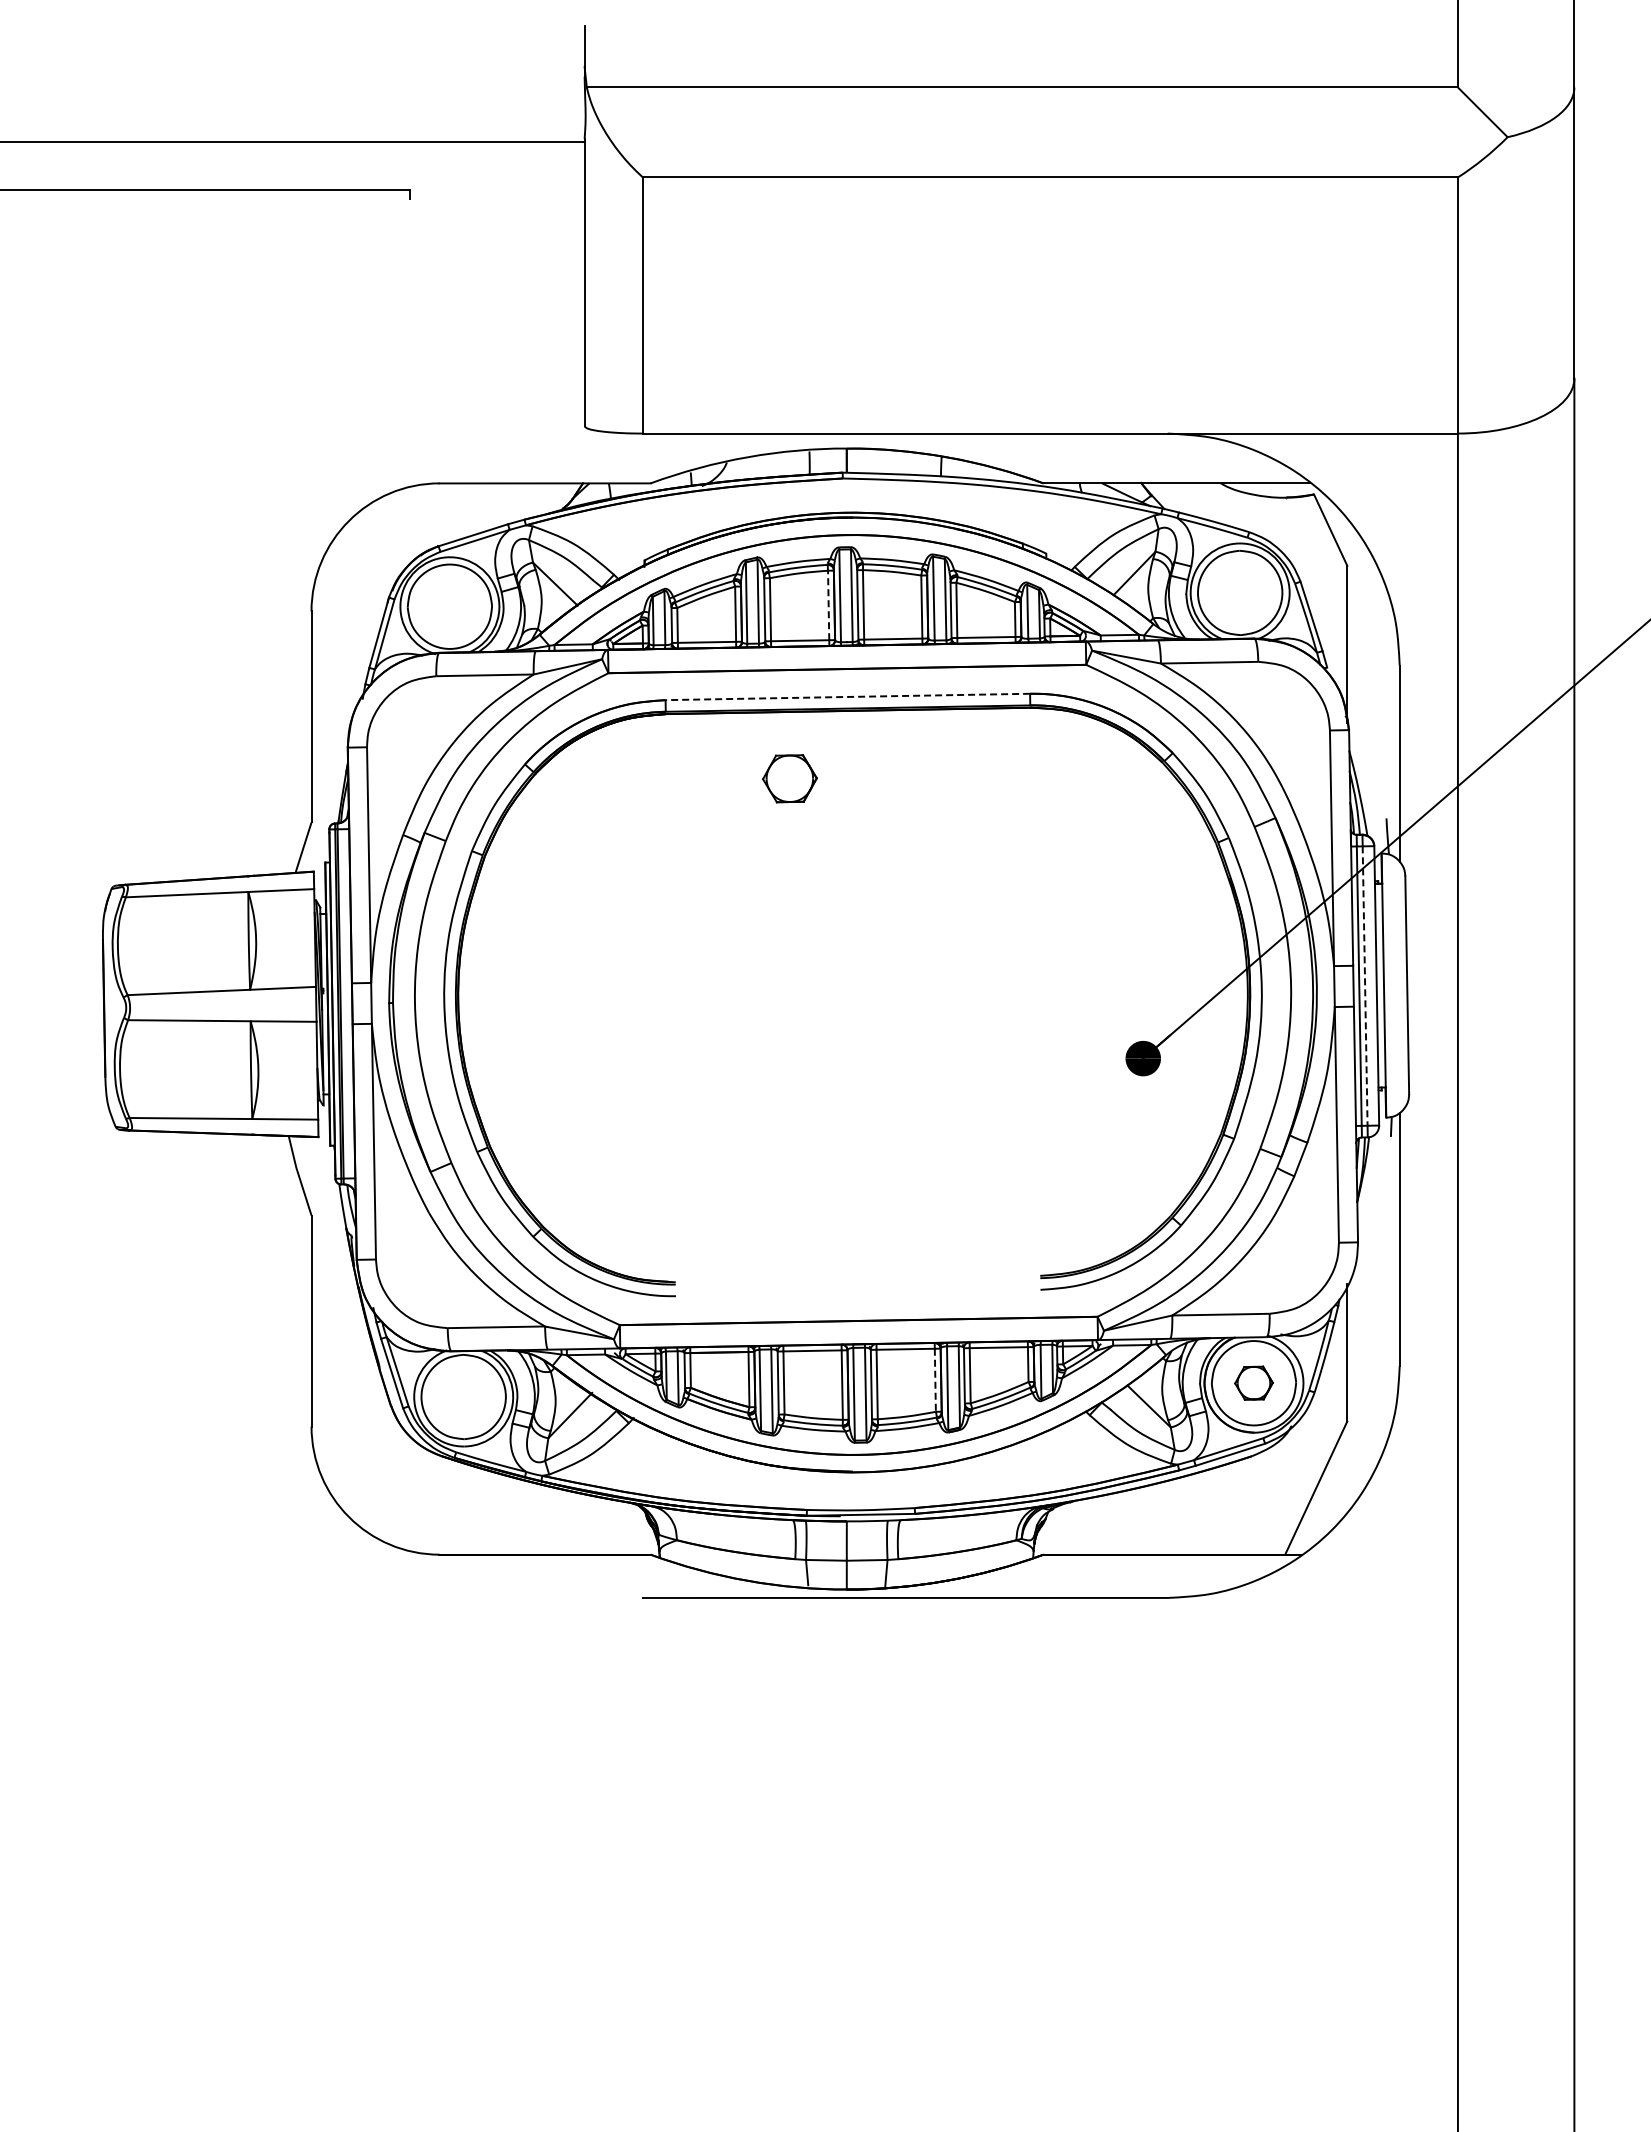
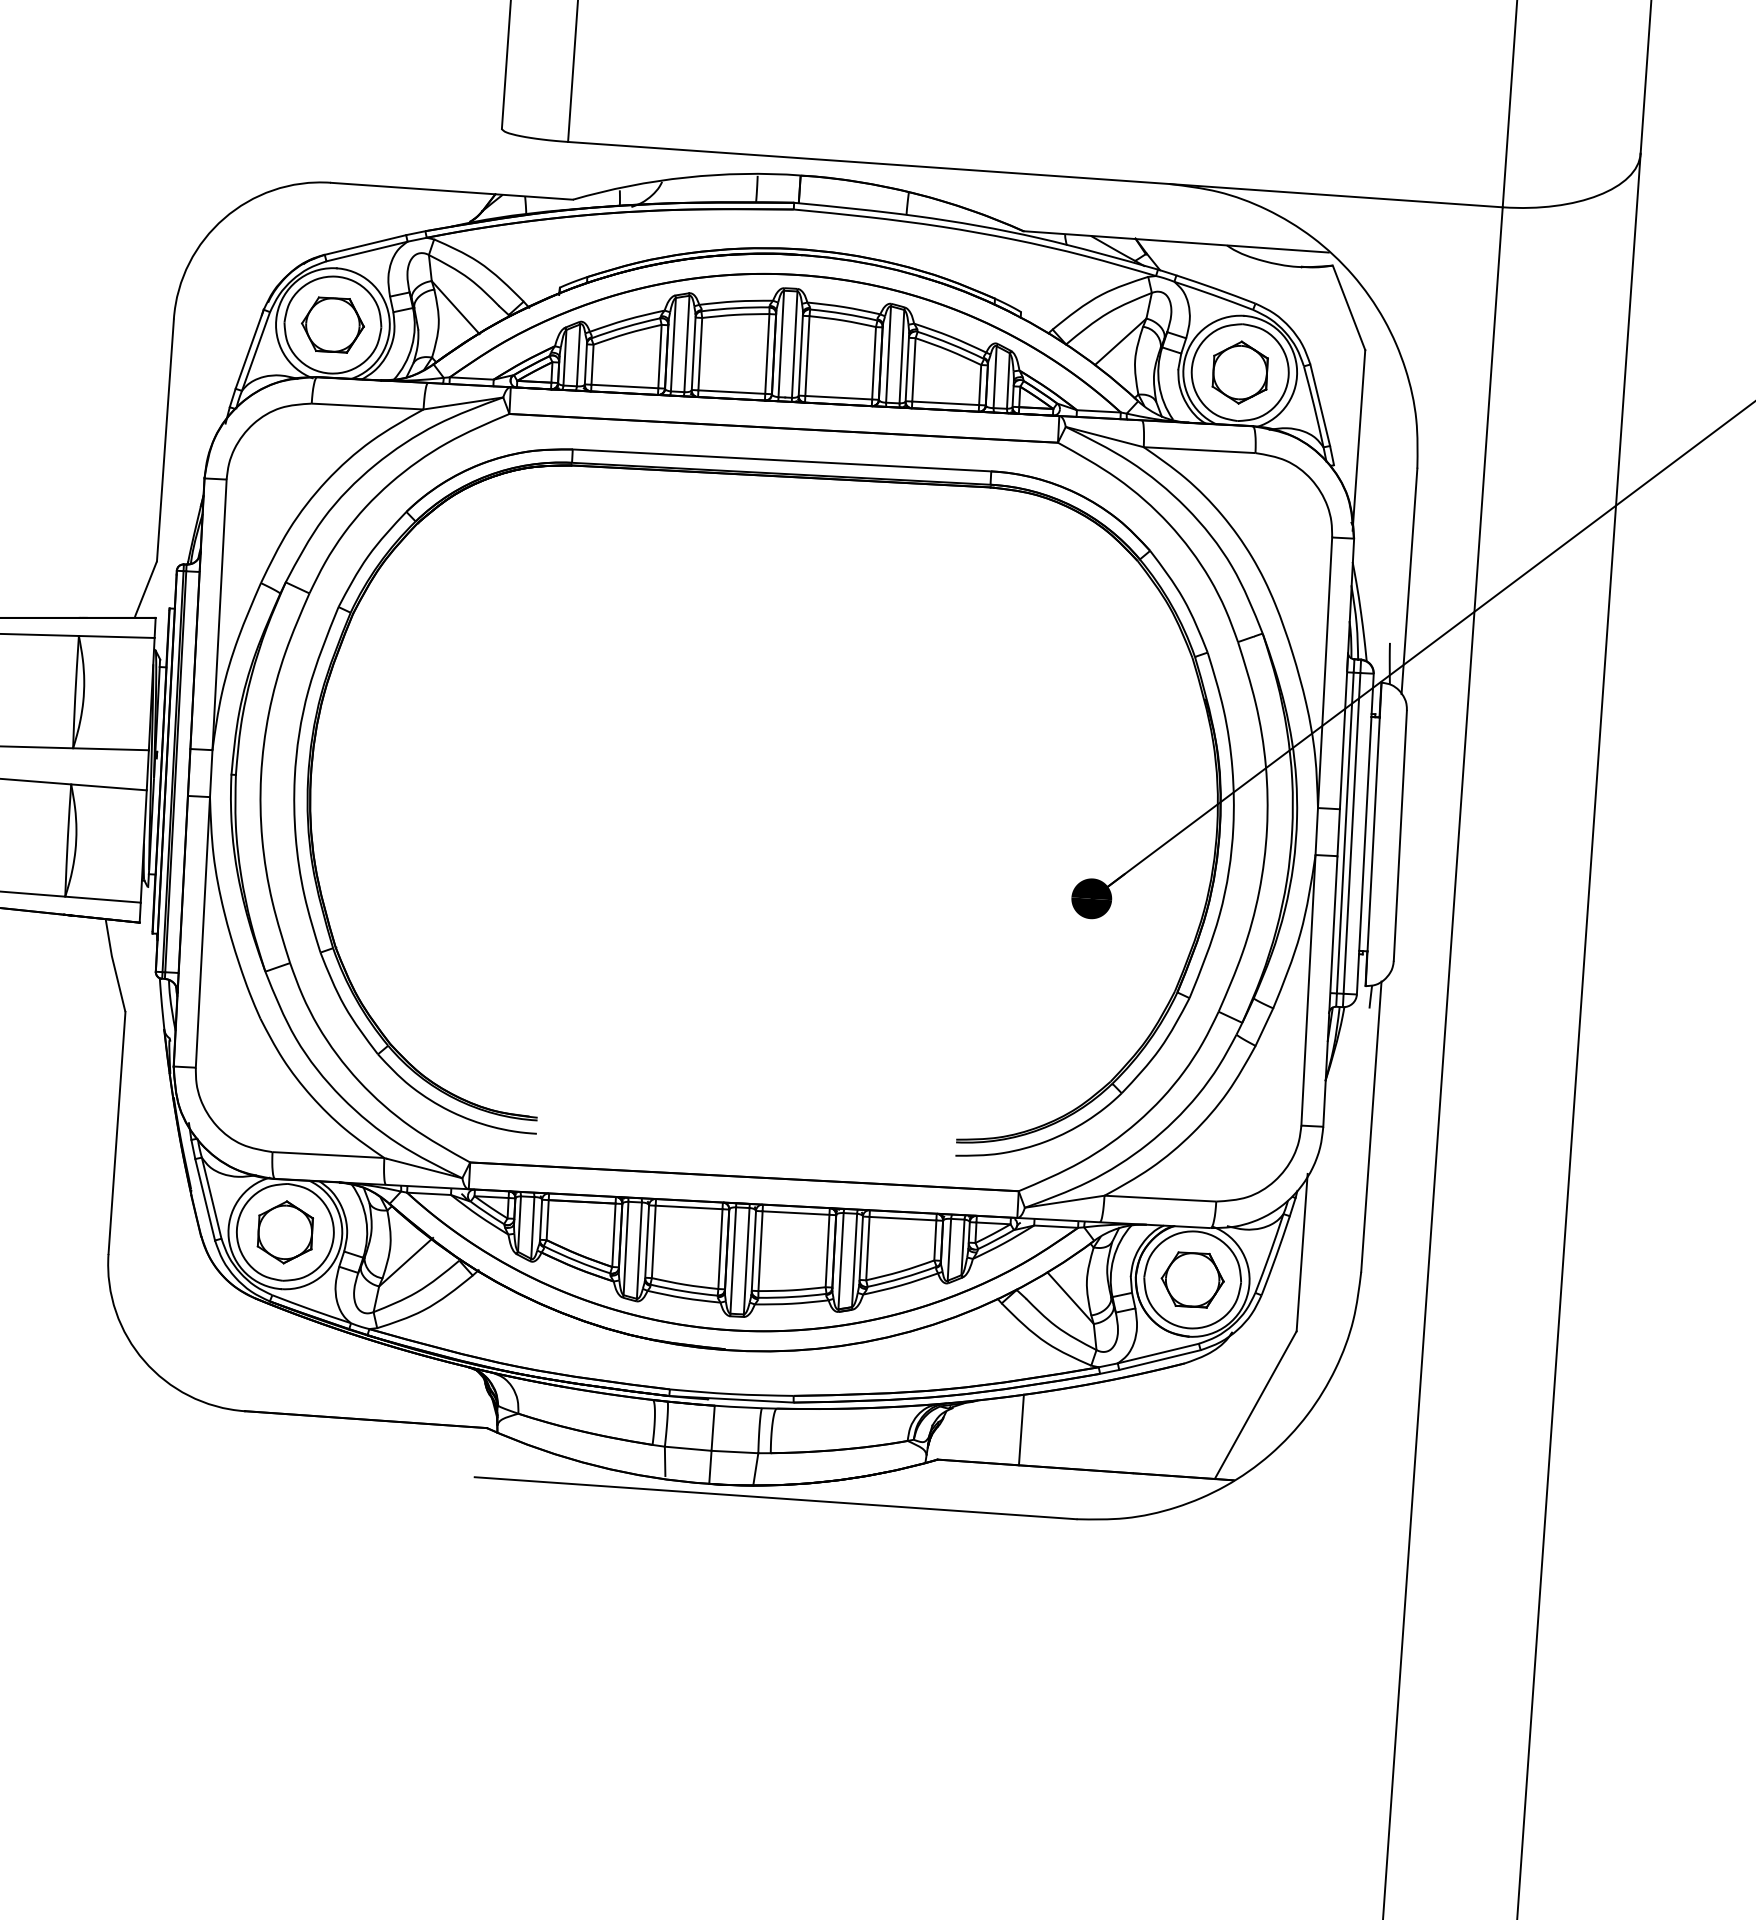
part: (1239, 592) -> (1239, 372), added
line: (828, 605) -> (767, 353), dashed -> solid
line: (847, 696) -> (781, 459), dashed -> solid
part: (789, 778) -> (332, 324), moved
line: (1365, 986) -> (1352, 833), dashed -> solid
line: (935, 1380) -> (827, 1251), dashed -> solid
part: (1253, 1382) -> (1192, 1279), size x1.43
part: (463, 1396) -> (285, 1231), added
line: (1114, 1523) -> (1021, 1429), added

